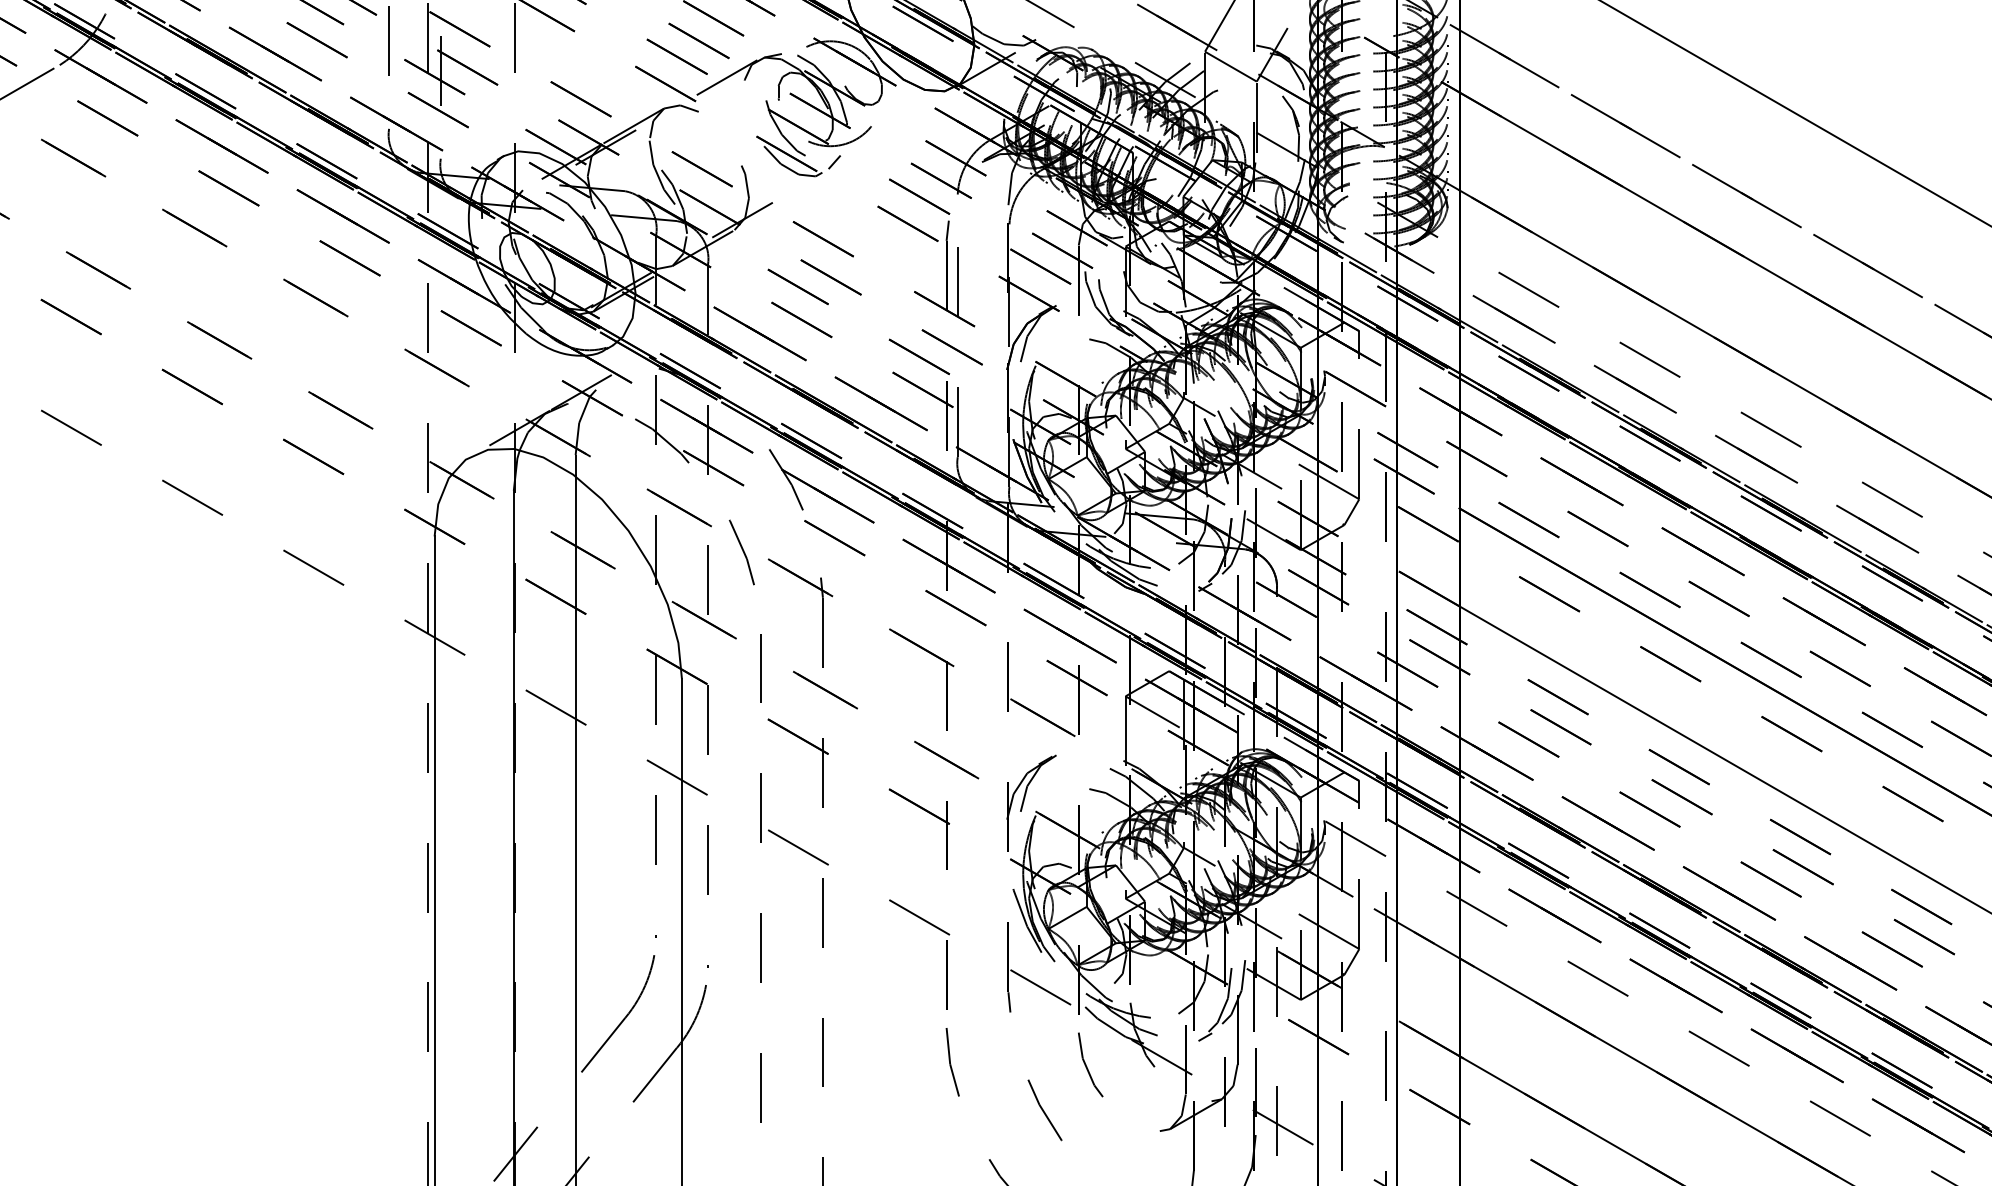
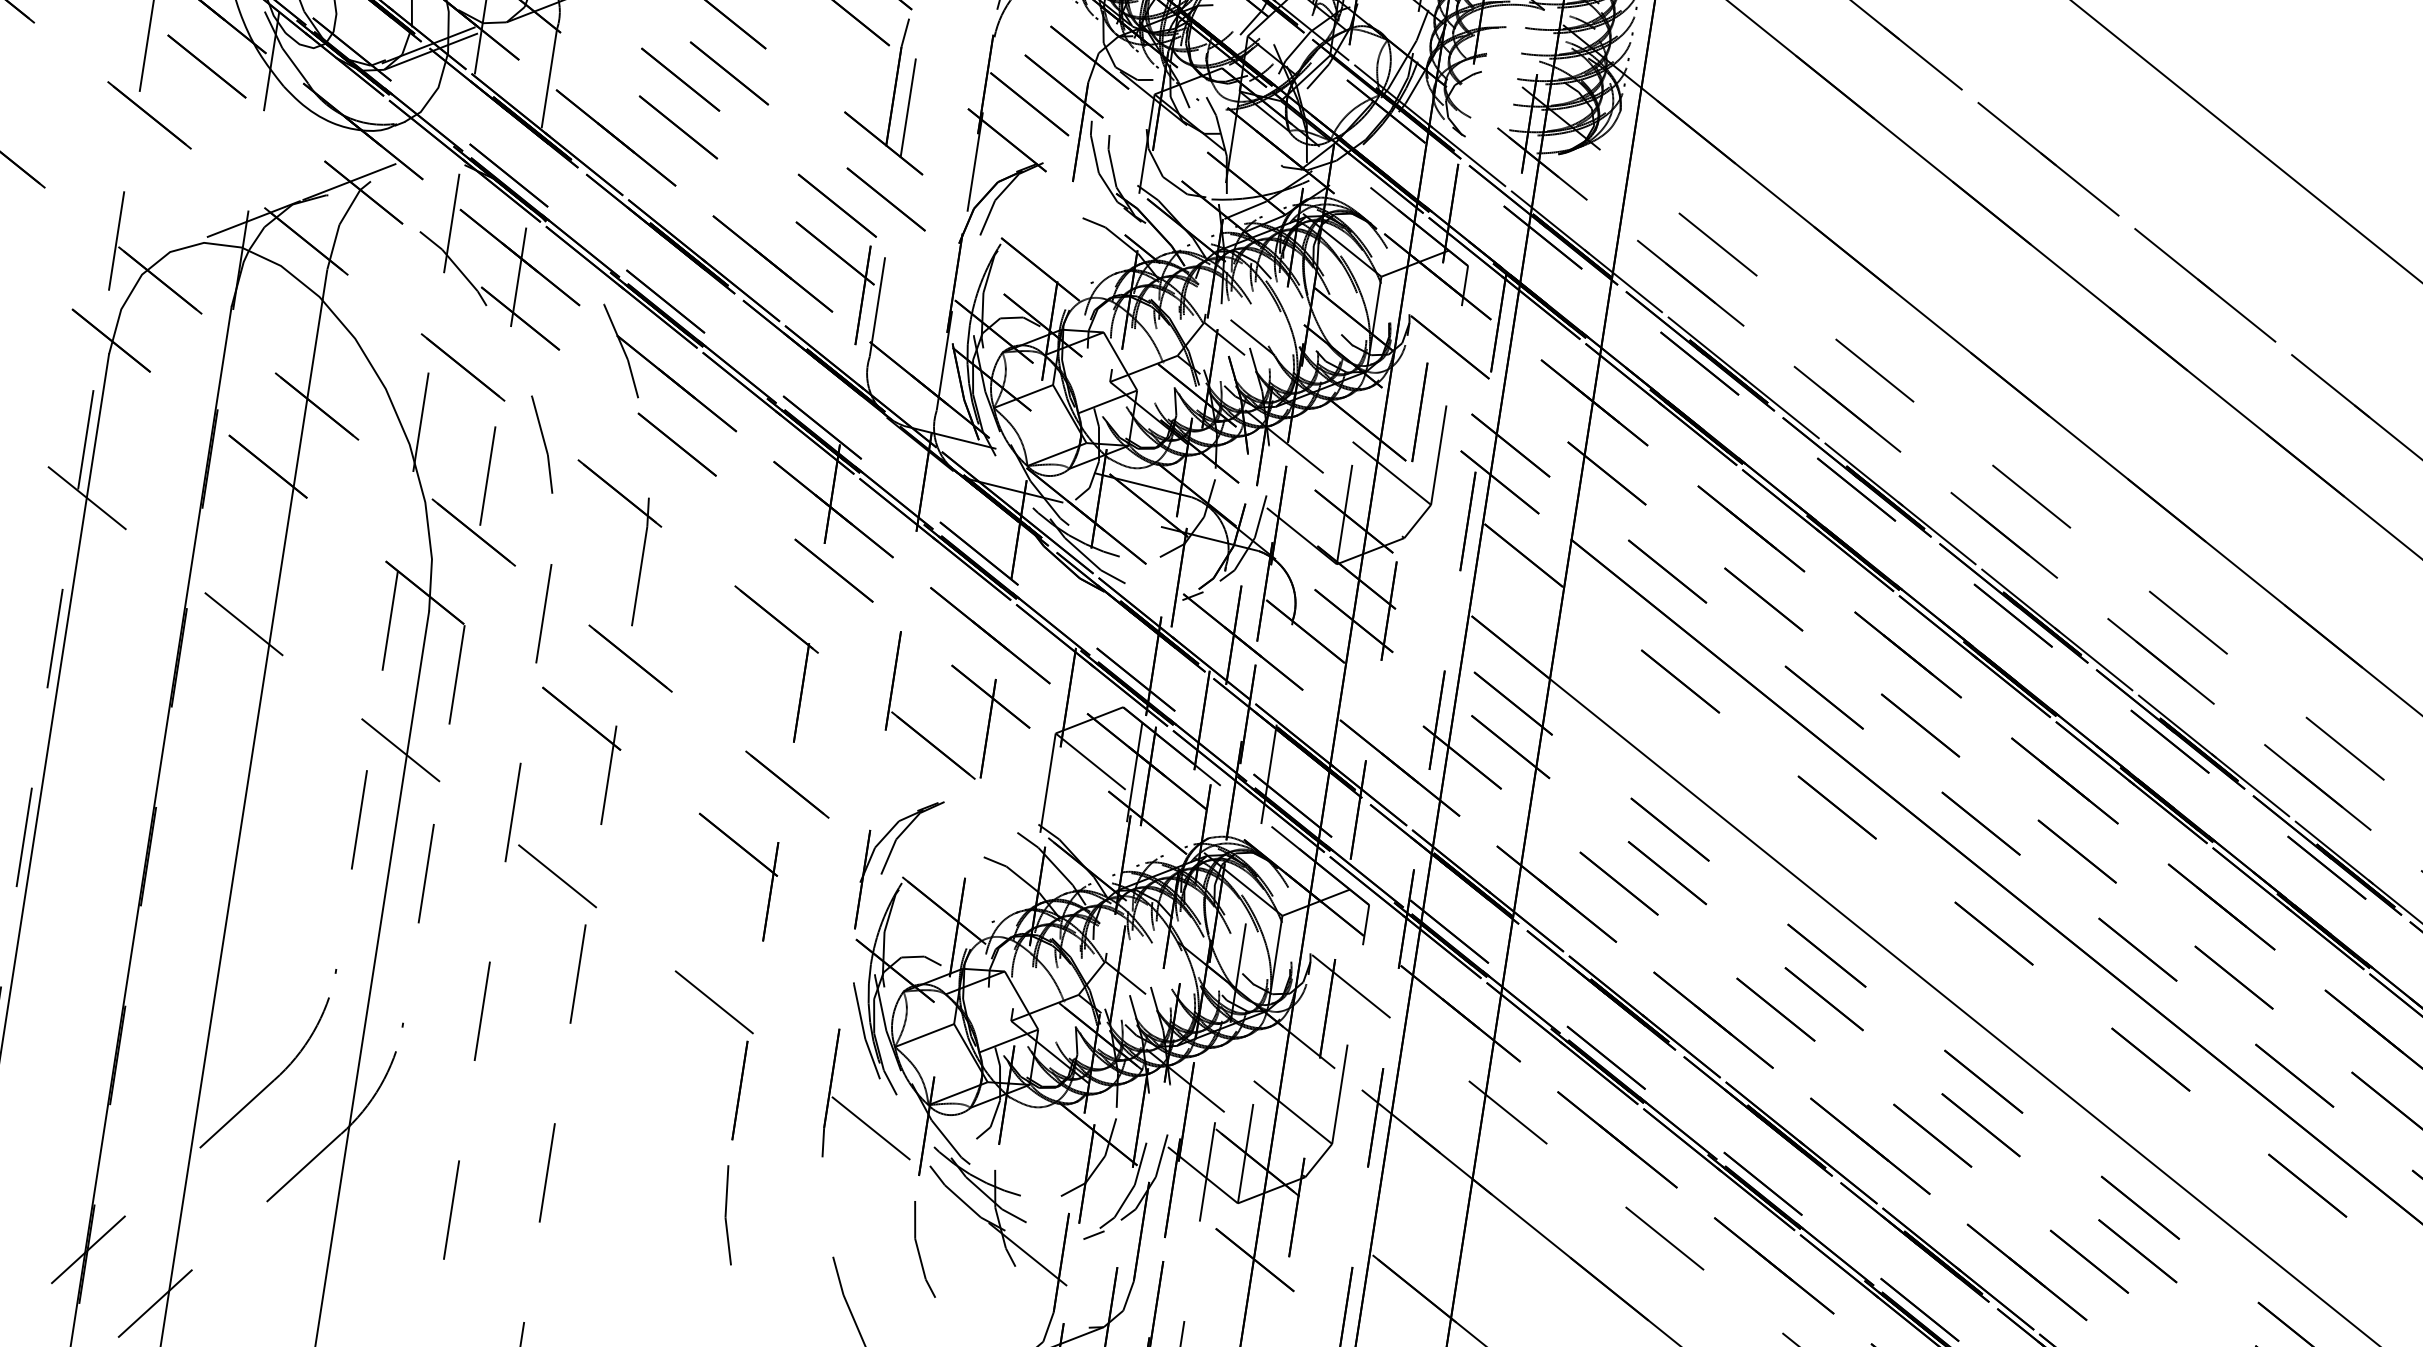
line: (1218, 403) -> (1252, 337), added

